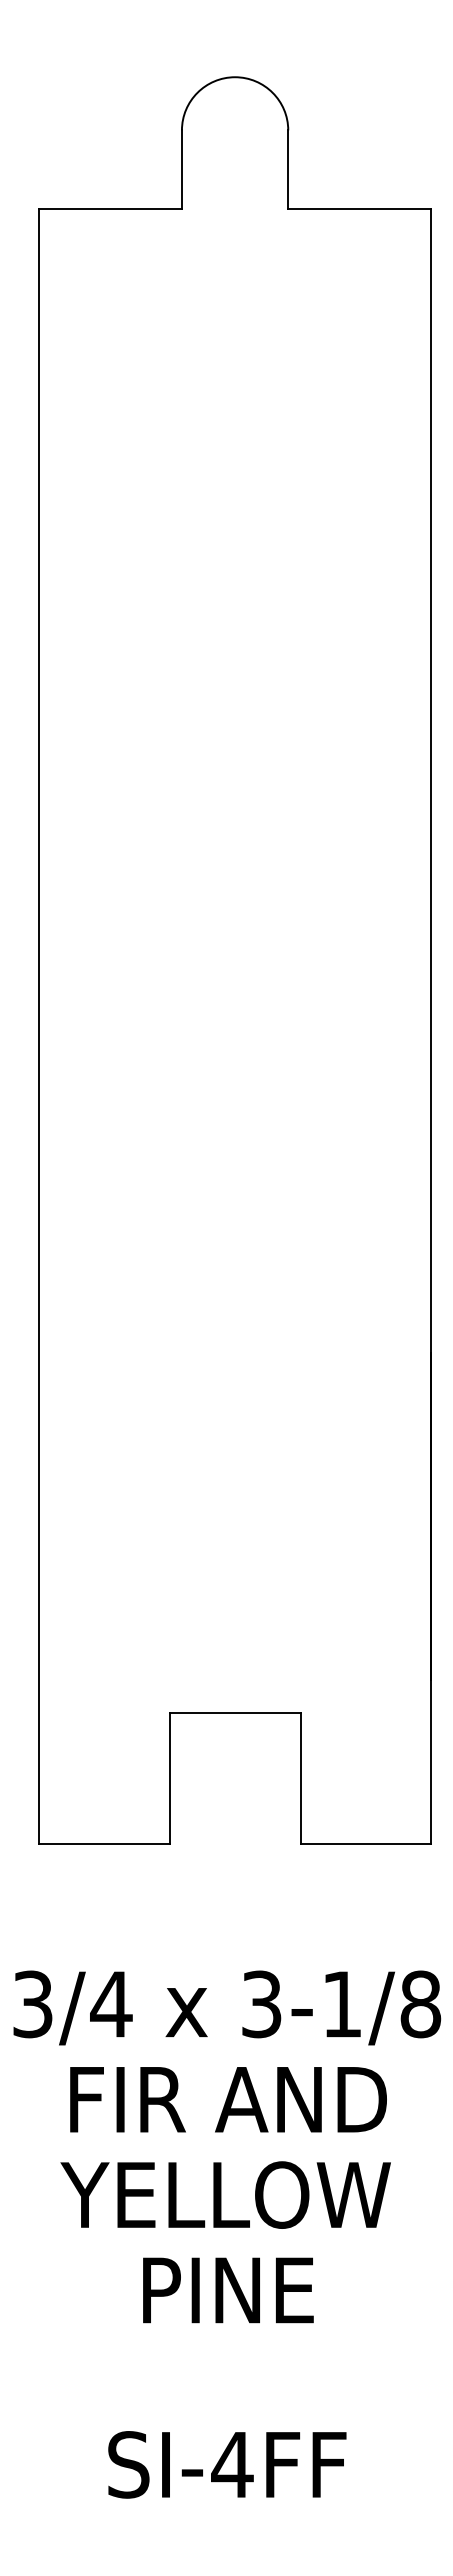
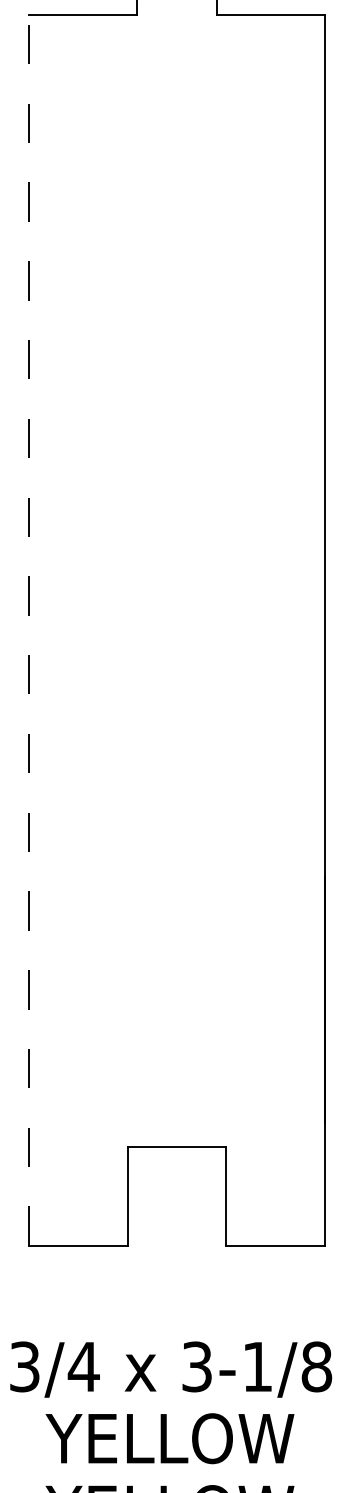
line: (38, 1025) -> (29, 629), solid -> dashed
text: (225, 2099) -> (169, 1438), FIR AND -> YELLOW

